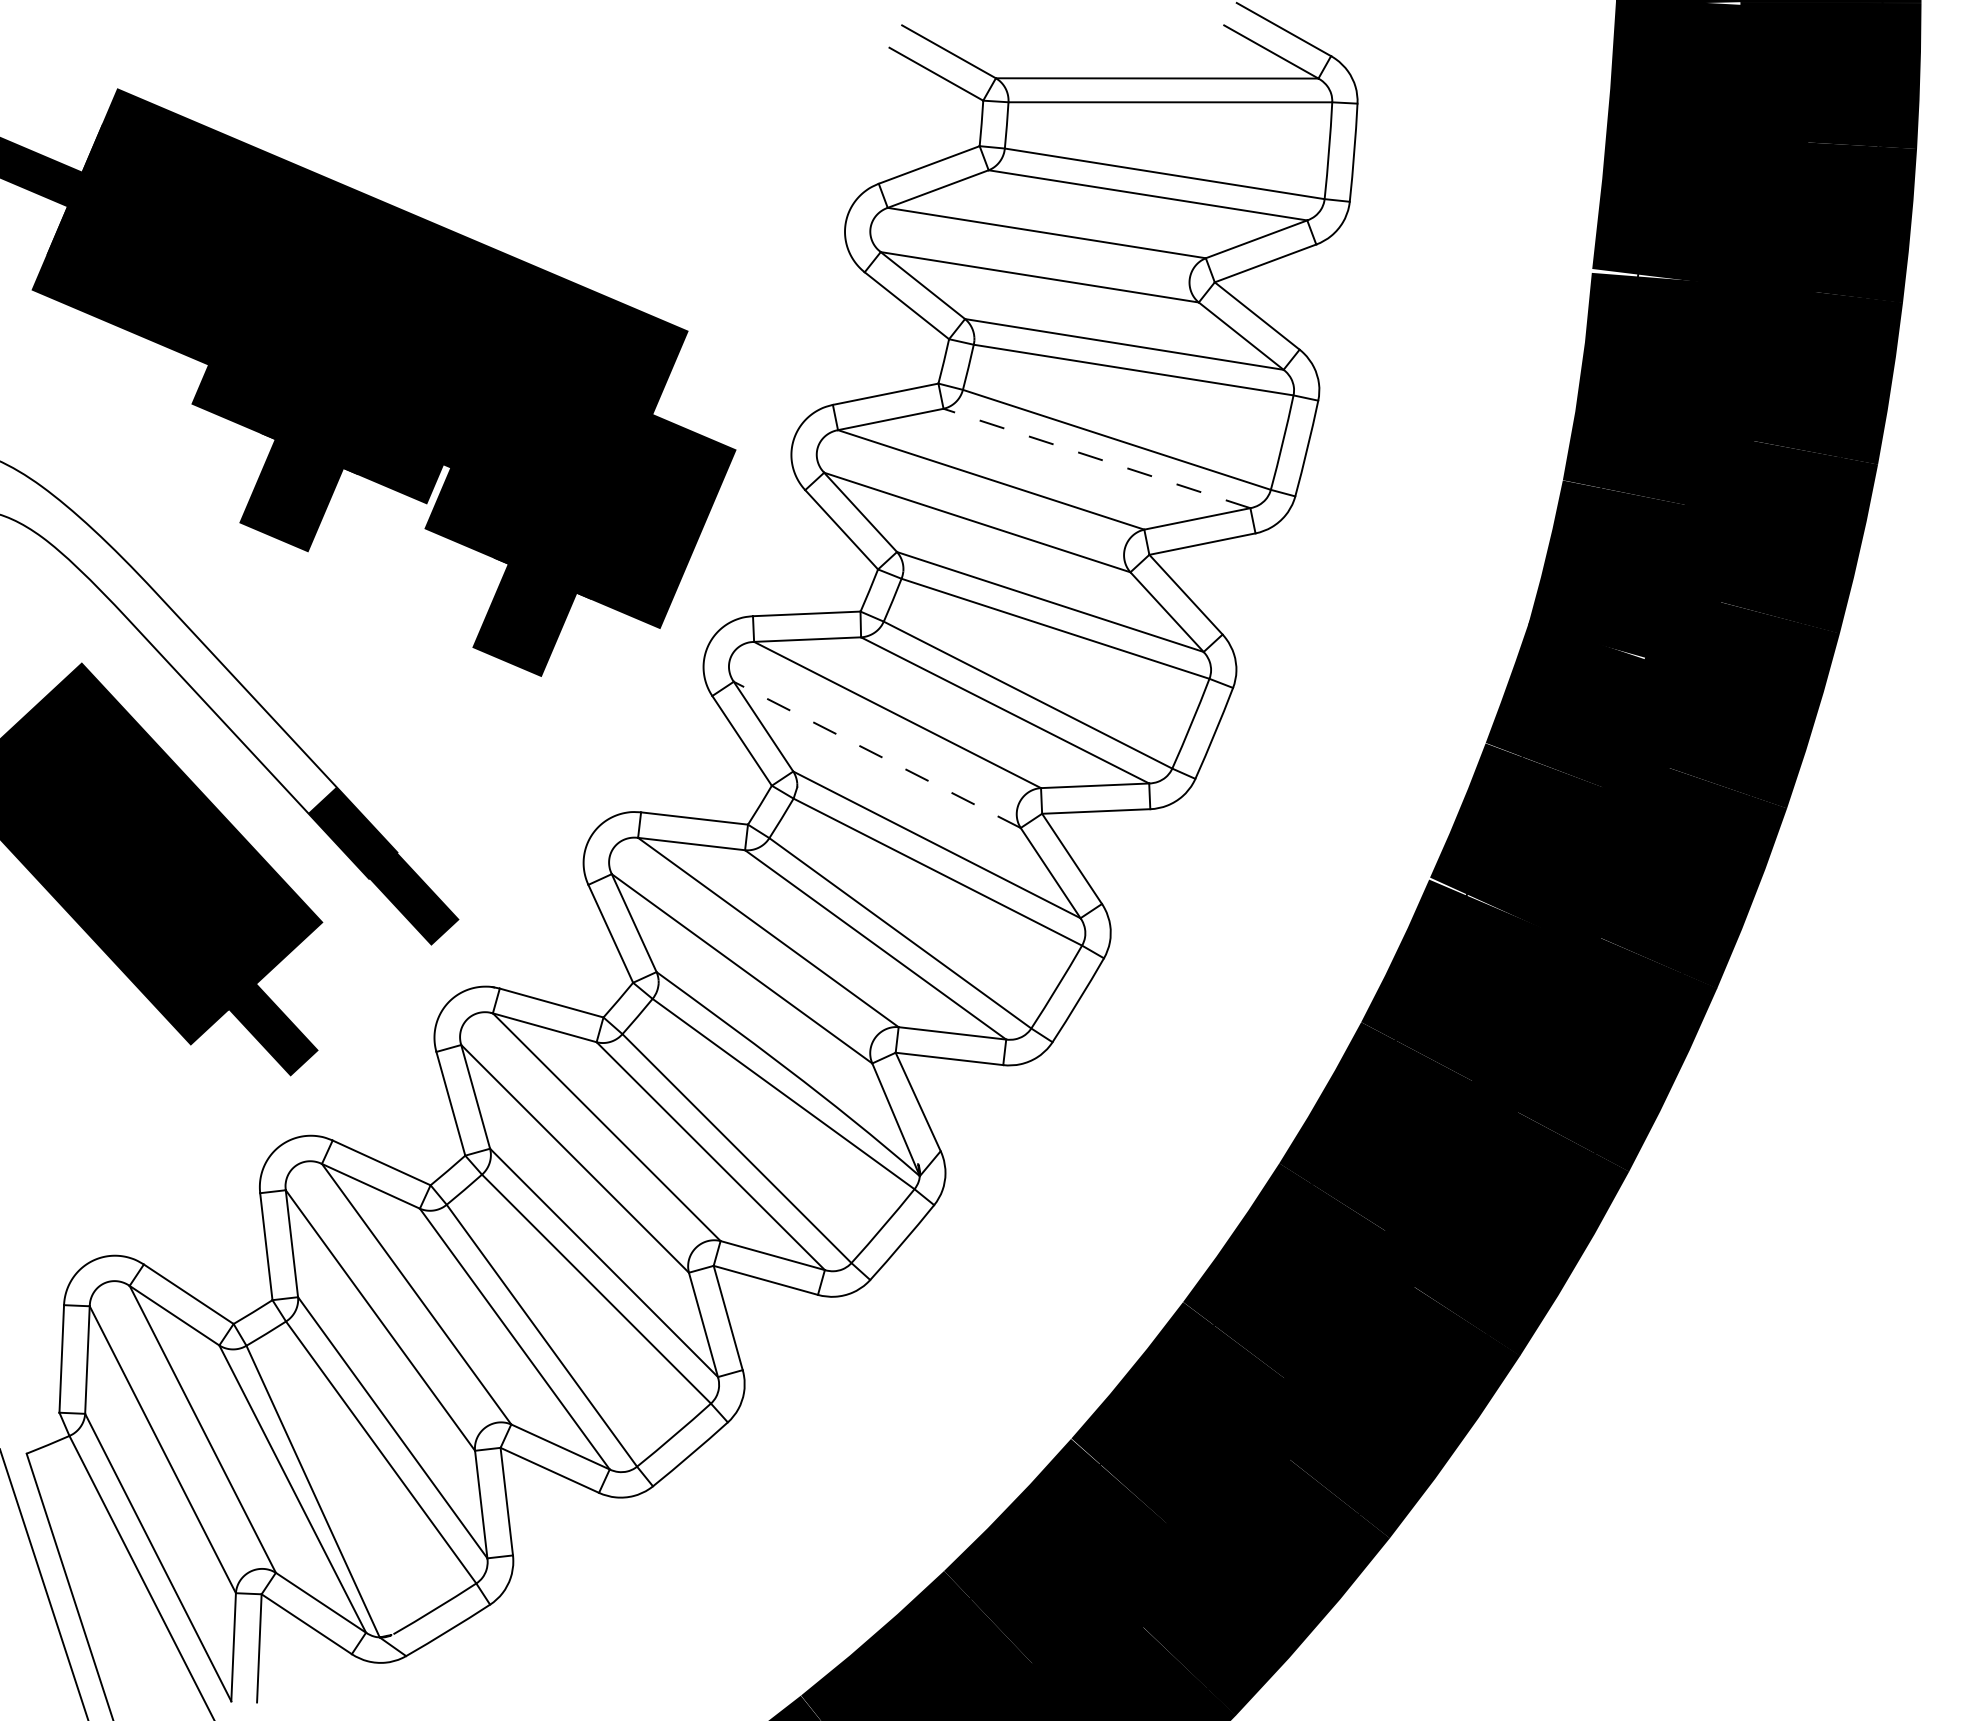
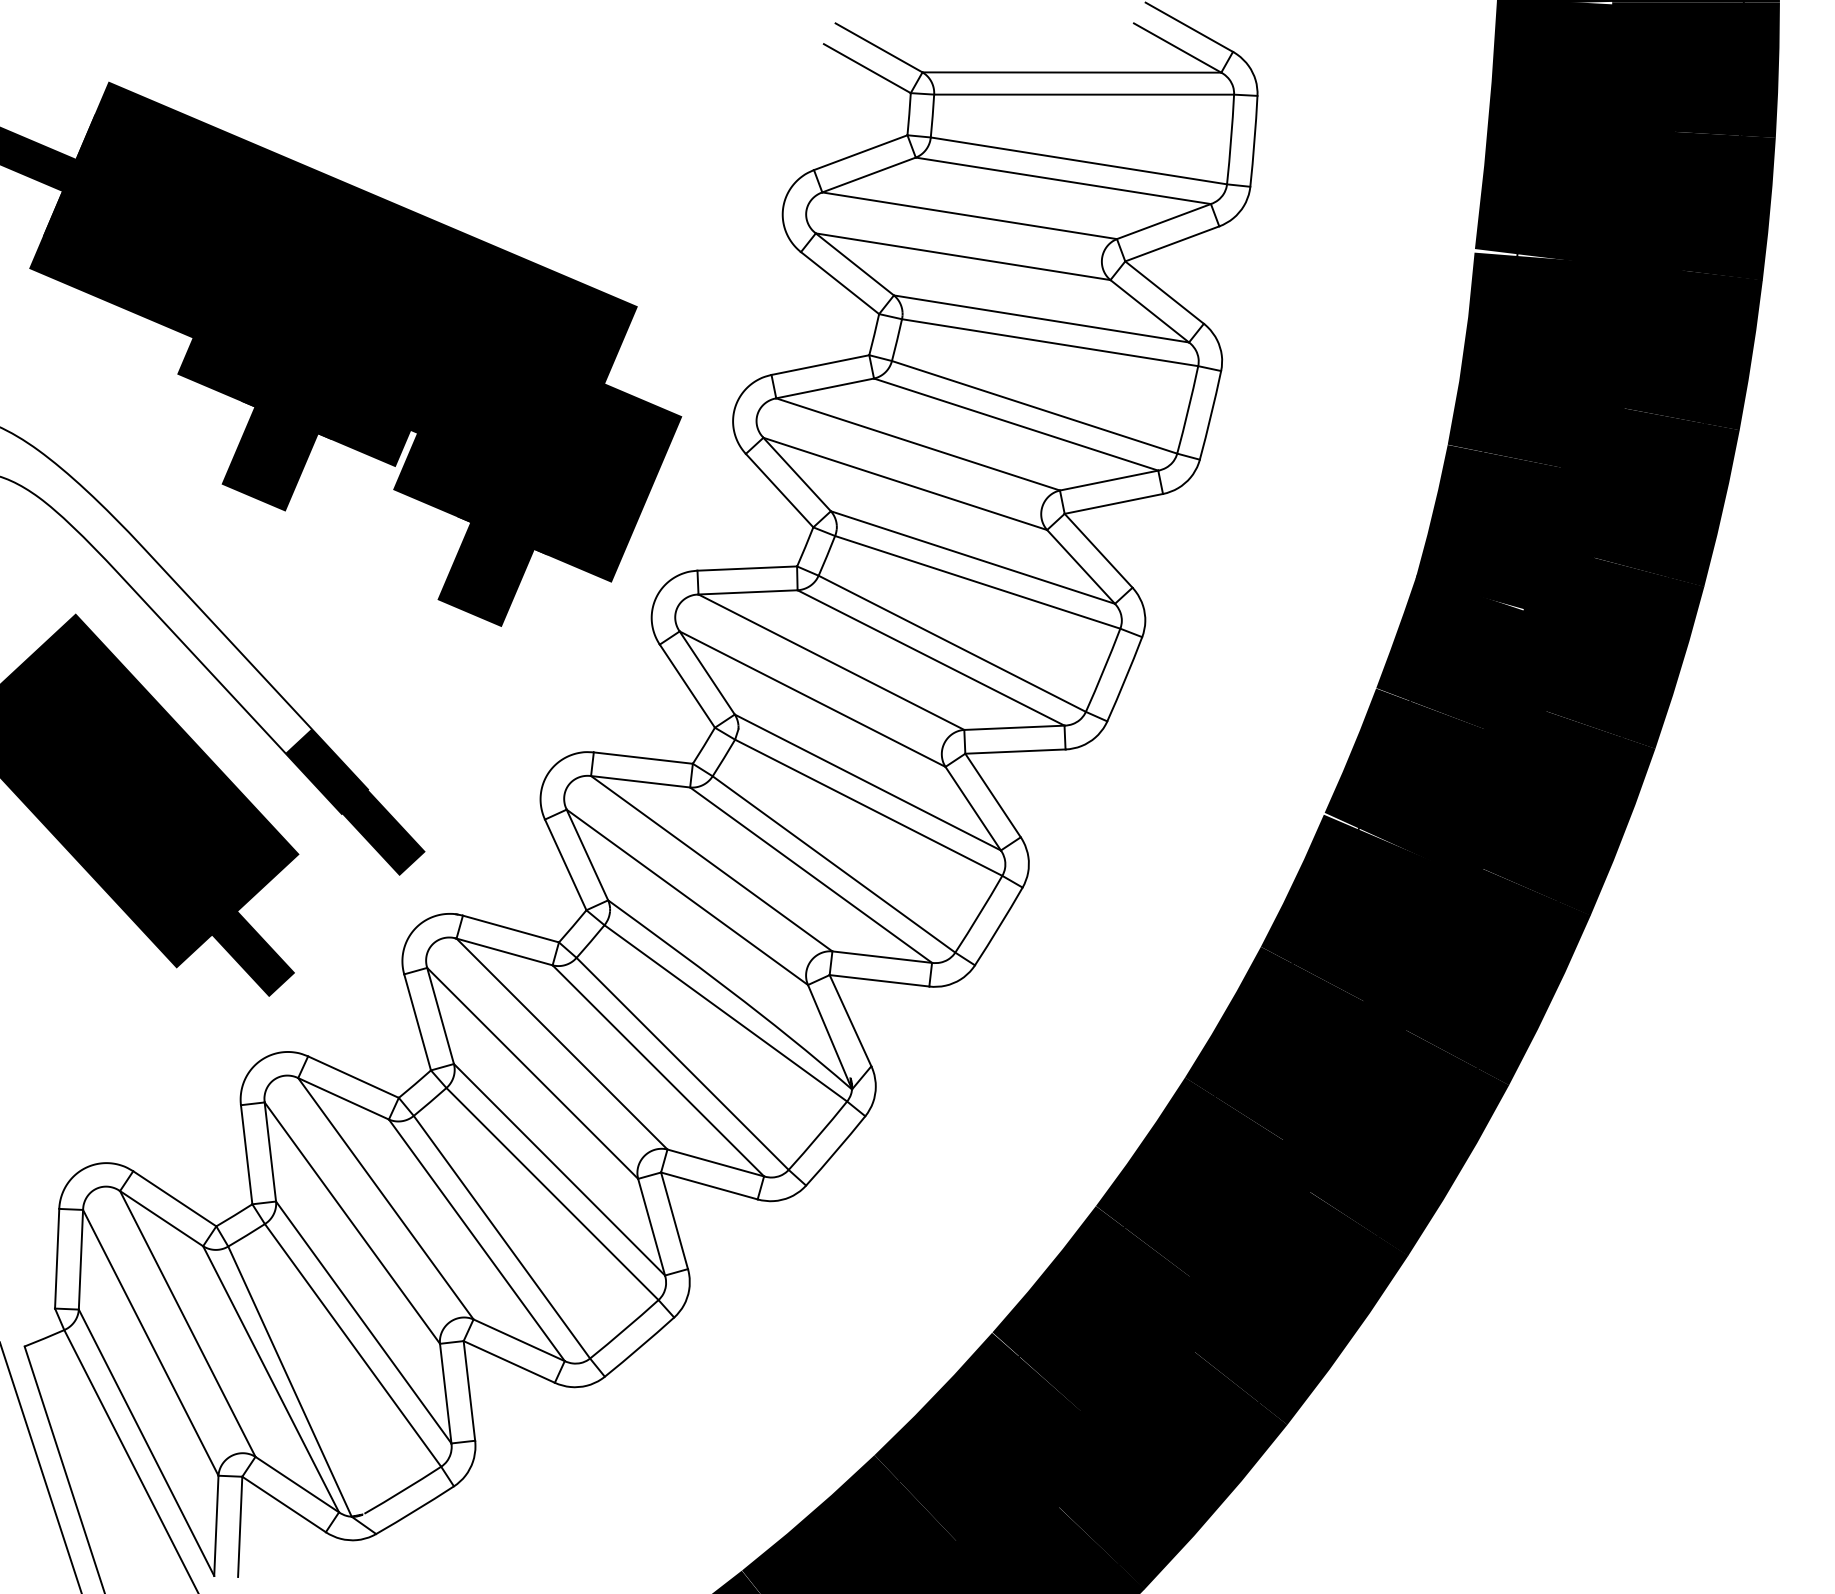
line: (1096, 458) -> (1015, 424), dashed -> solid
line: (877, 754) -> (812, 698), dashed -> solid

